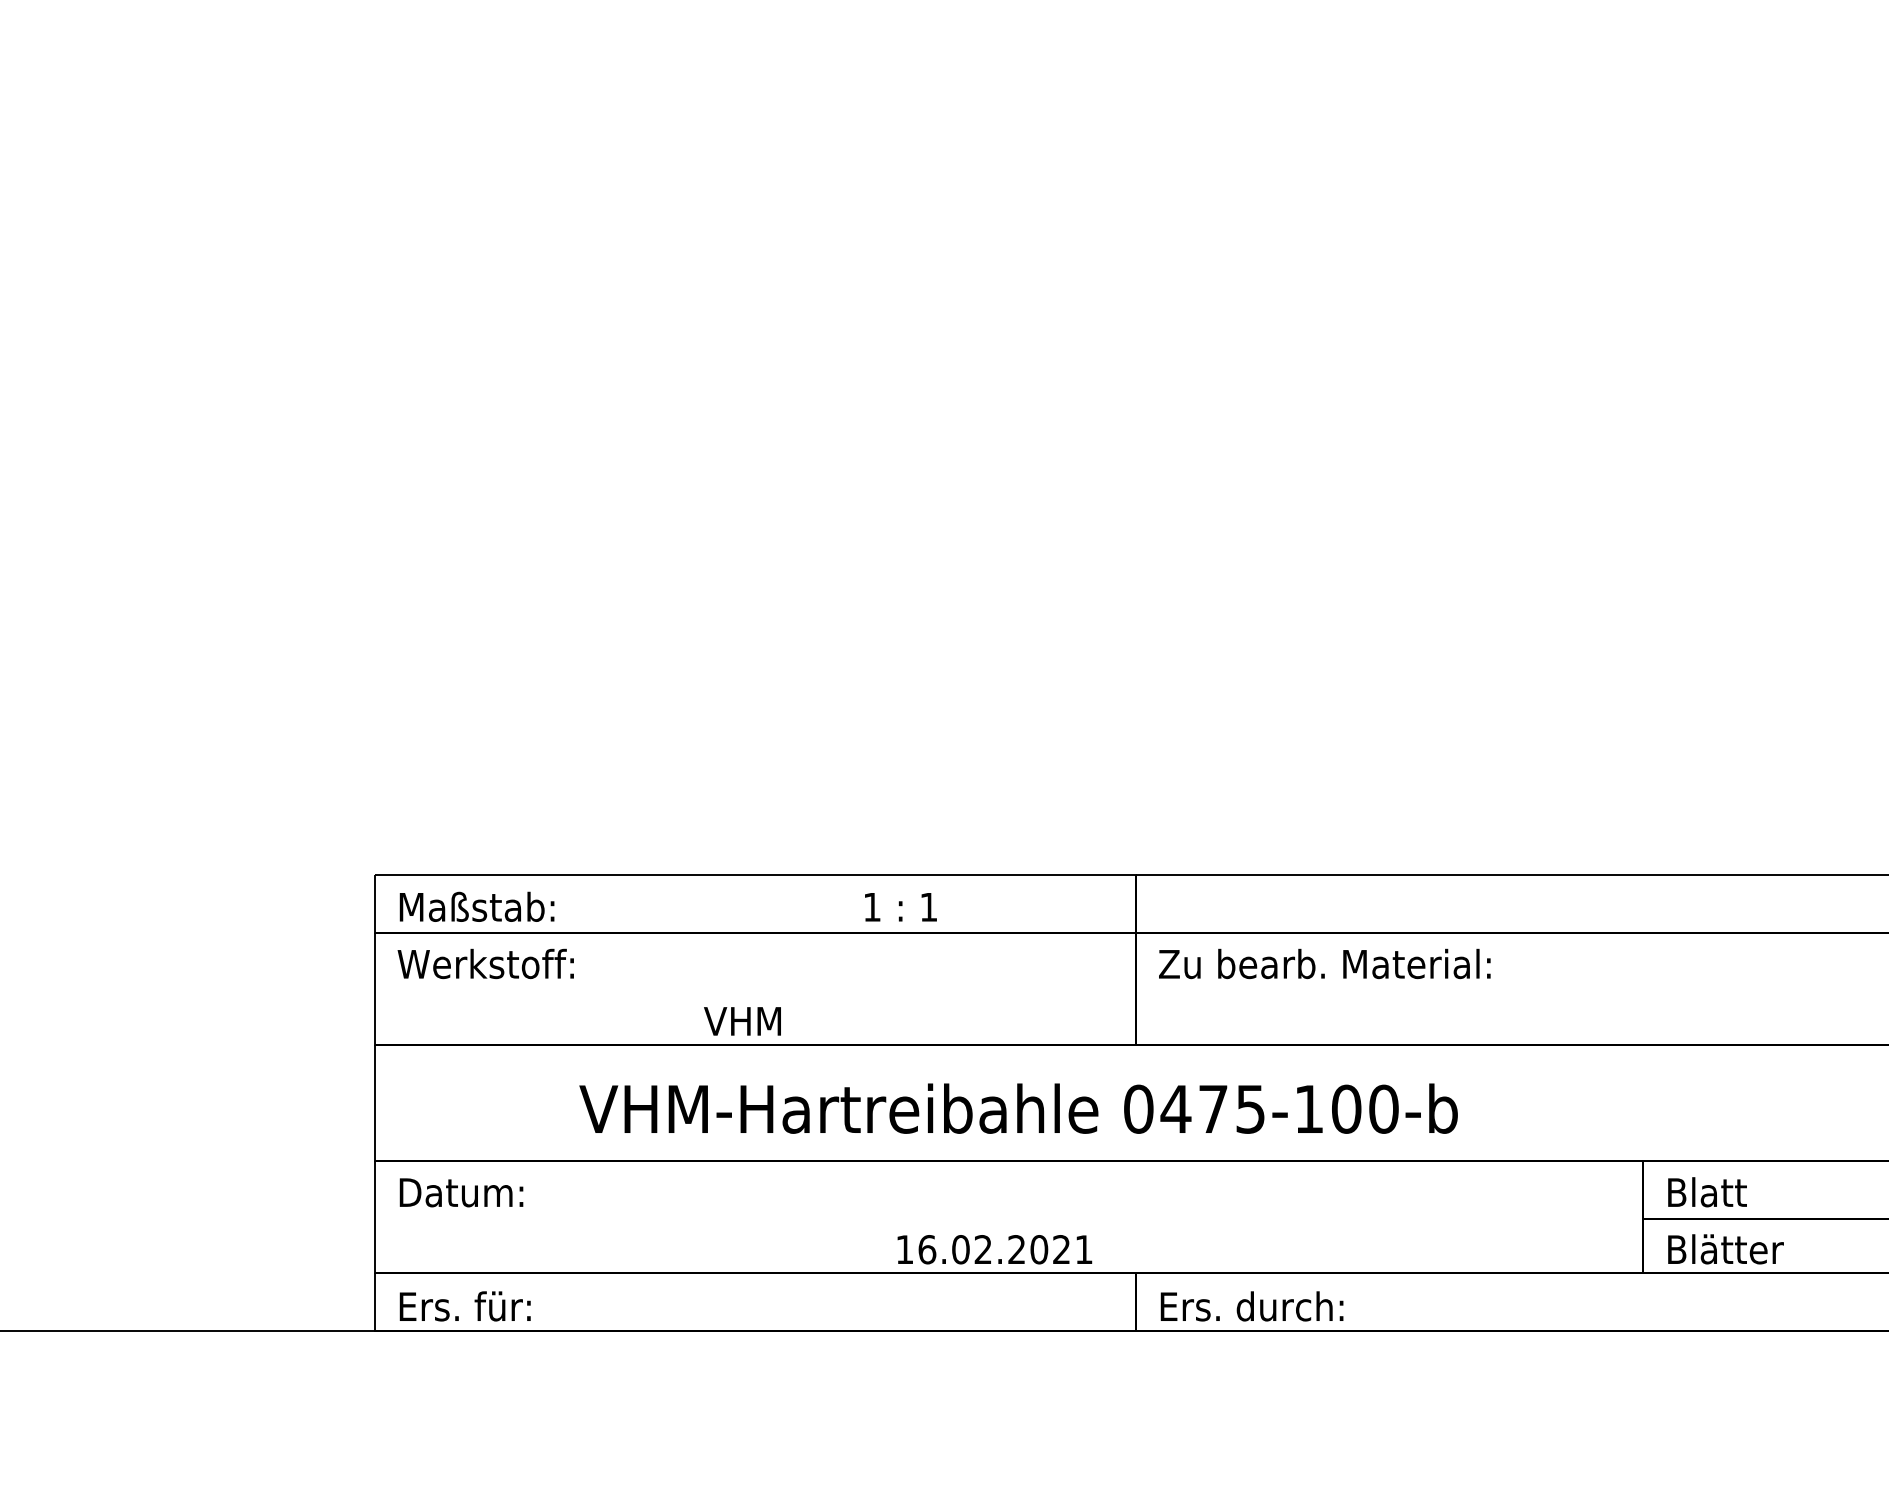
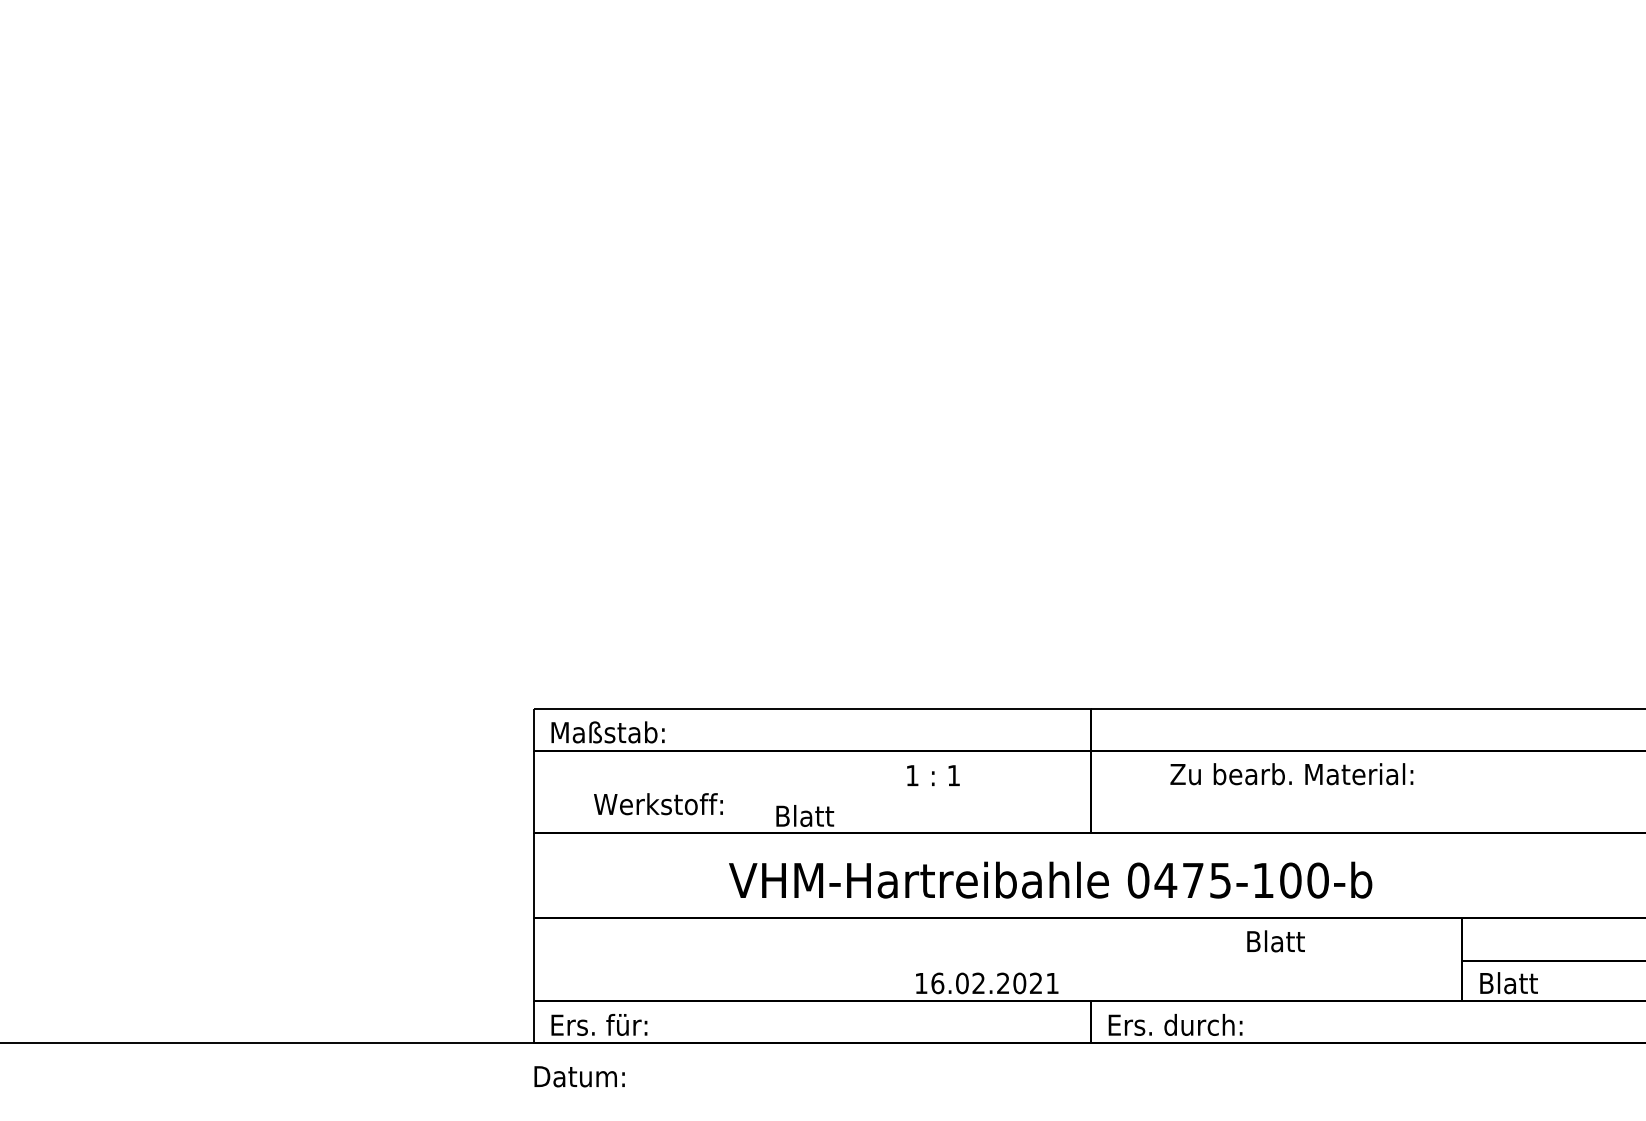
text: (901, 907) -> (933, 775), moved
text: (485, 964) -> (658, 804), moved
text: (1324, 964) -> (1291, 774), moved
text: (745, 1020) -> (804, 815), VHM -> Blatt
text: (1018, 1107) -> (1050, 879), moved
text: (461, 1192) -> (579, 1076), moved
text: (1706, 1192) -> (1275, 941), moved
text: (1743, 1249) -> (1535, 983), Blätter -> Blatt

